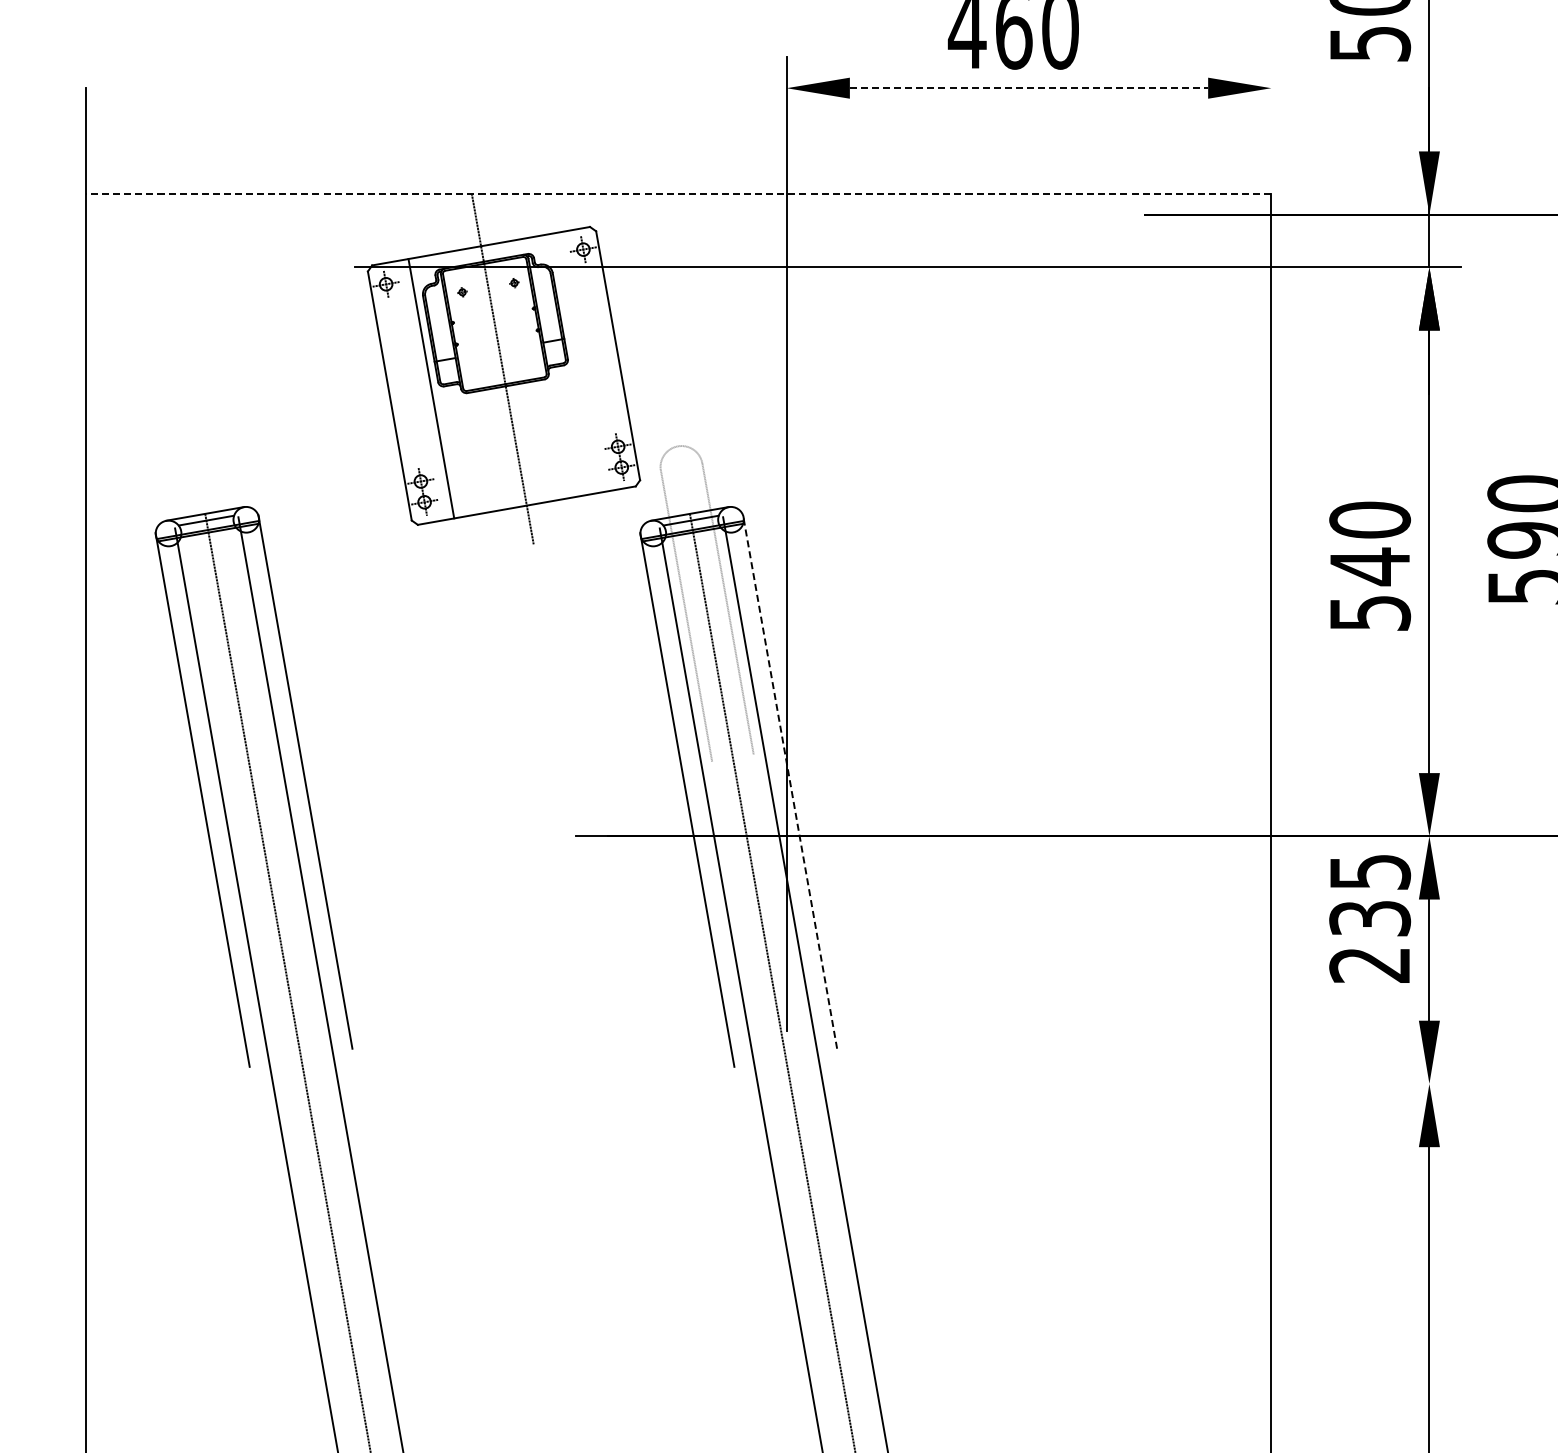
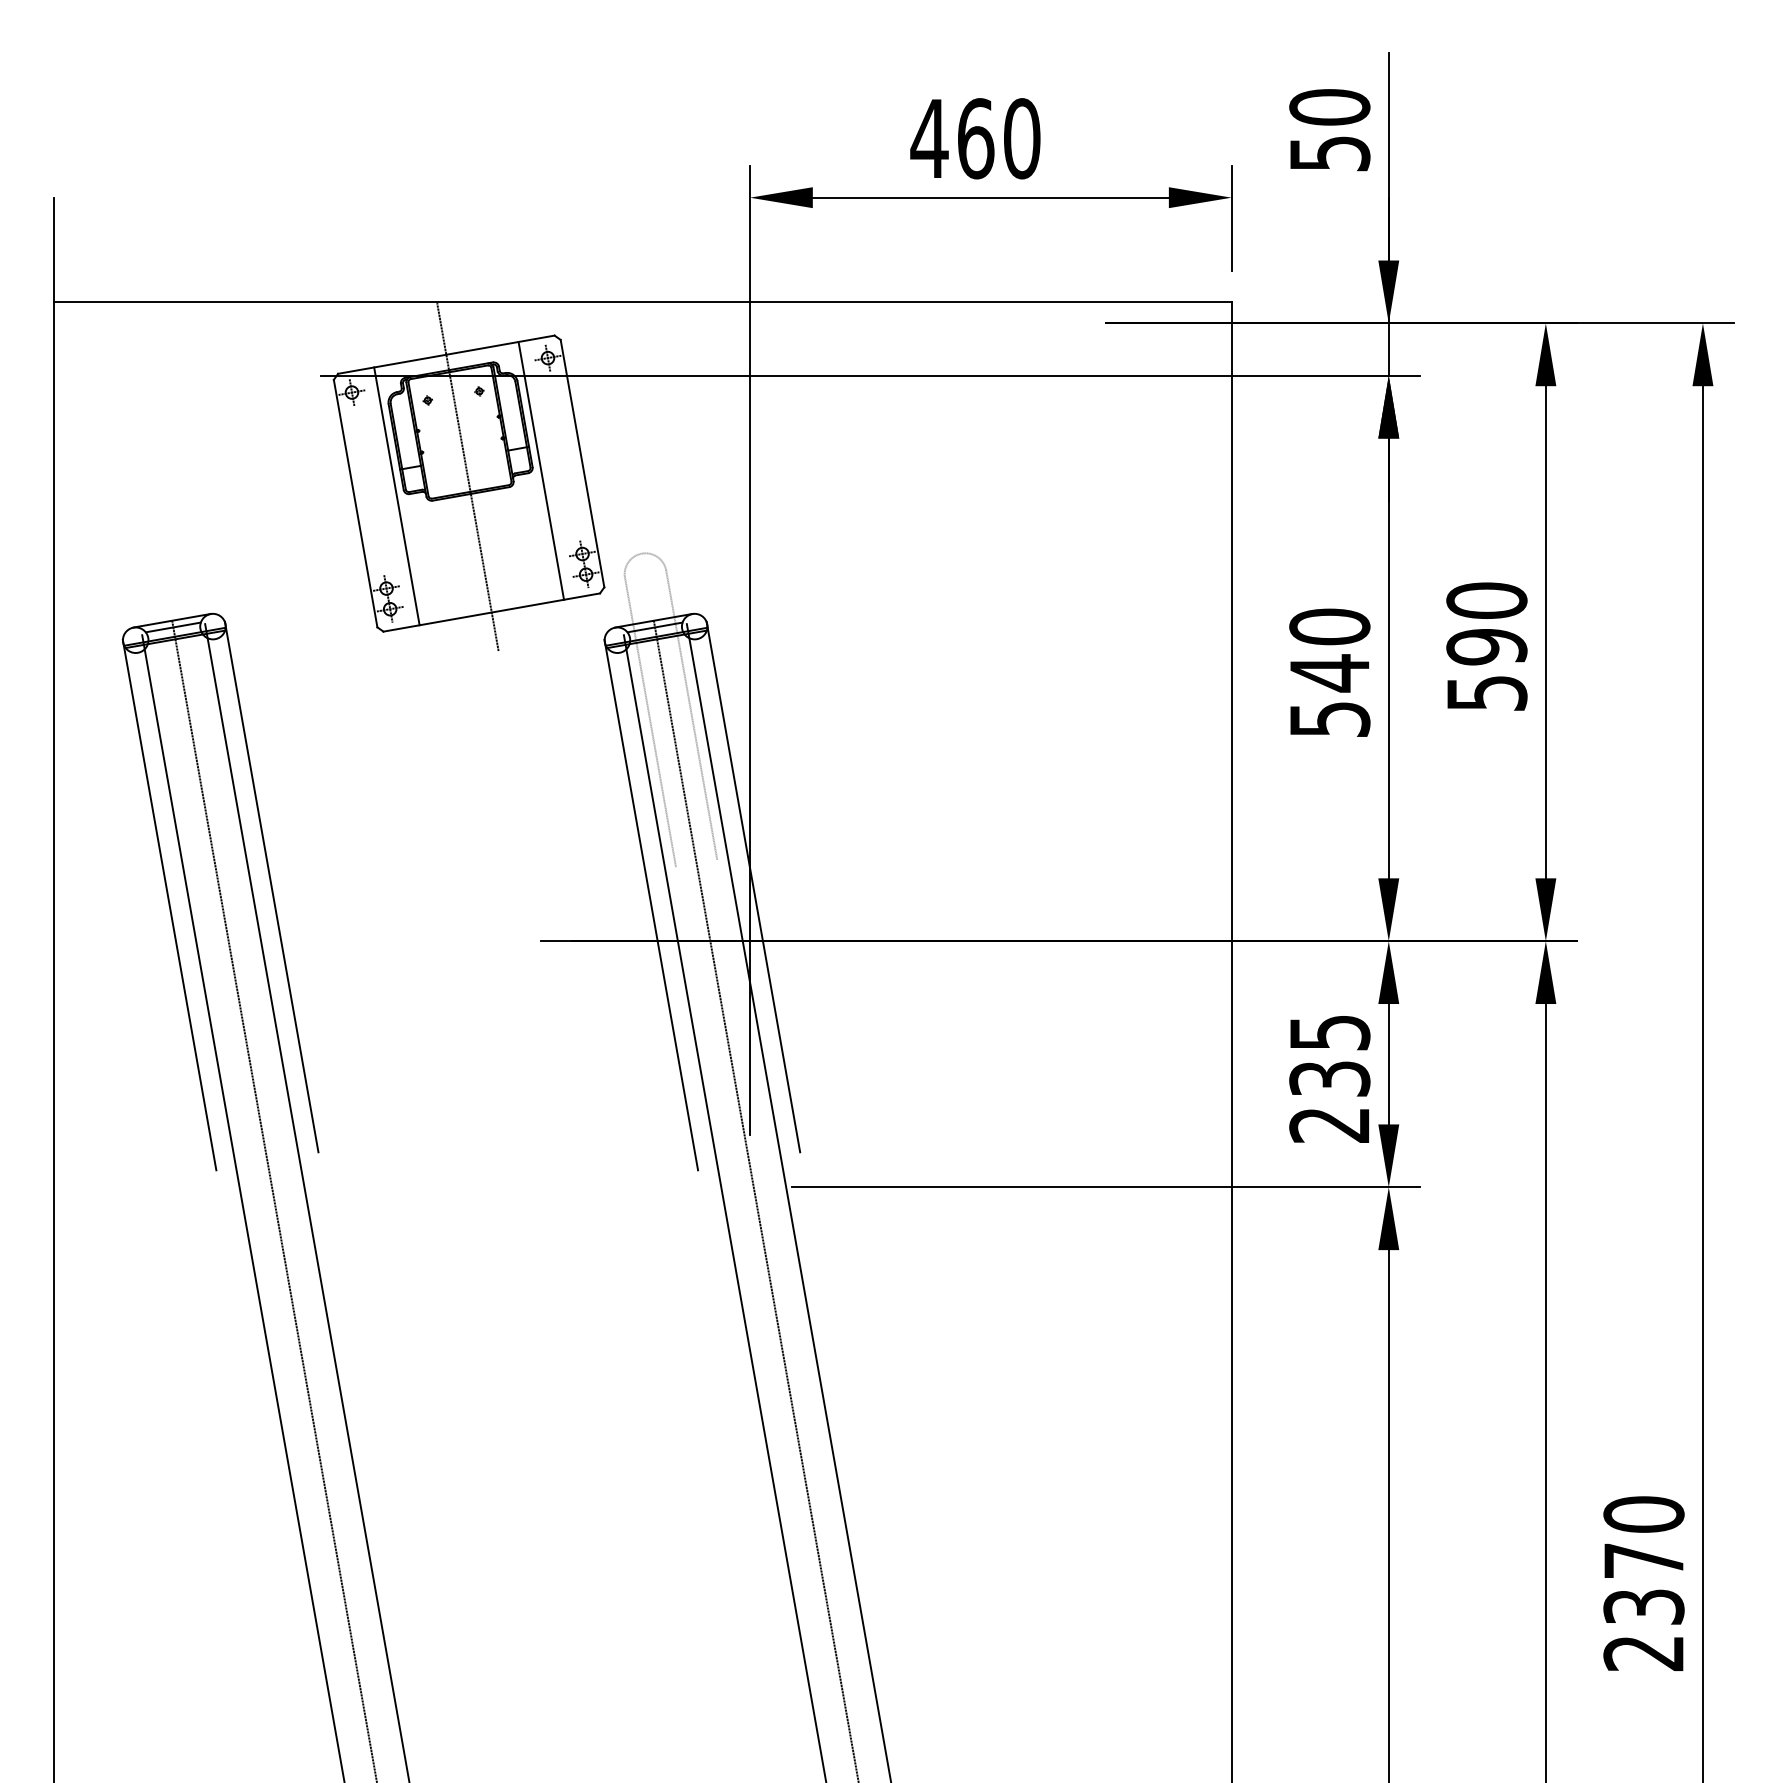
line: (1029, 88) -> (991, 197), dashed -> solid
line: (1271, 109) -> (1231, 218), added
line: (678, 193) -> (642, 302), dashed -> solid
line: (576, 362) -> (541, 470), added
line: (790, 781) -> (753, 886), dashed -> solid
text: (1369, 919) -> (1329, 1079), moved
line: (1144, 1084) -> (1105, 1187), added

